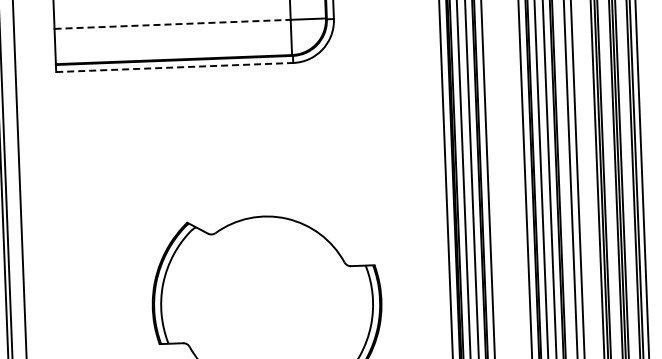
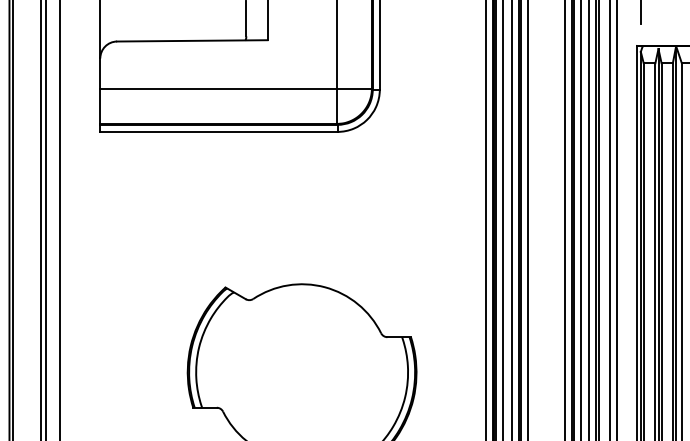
line: (172, 24) -> (218, 88), dashed -> solid
line: (174, 67) -> (218, 131), dashed -> solid

